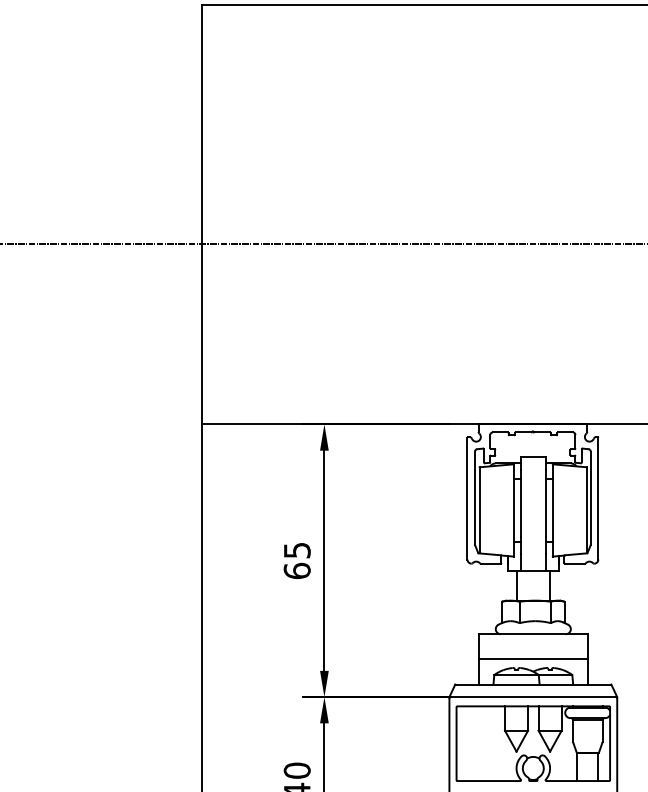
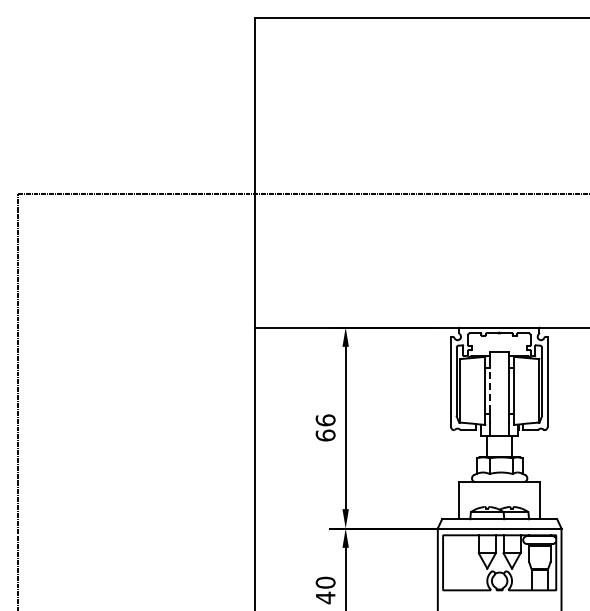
line: (520, 503) -> (490, 385), solid -> dashed
text: (297, 550) -> (325, 420), 65 -> 66
line: (533, 659) -> (499, 500), removed

